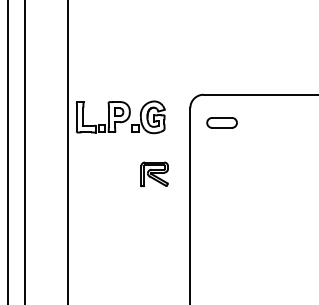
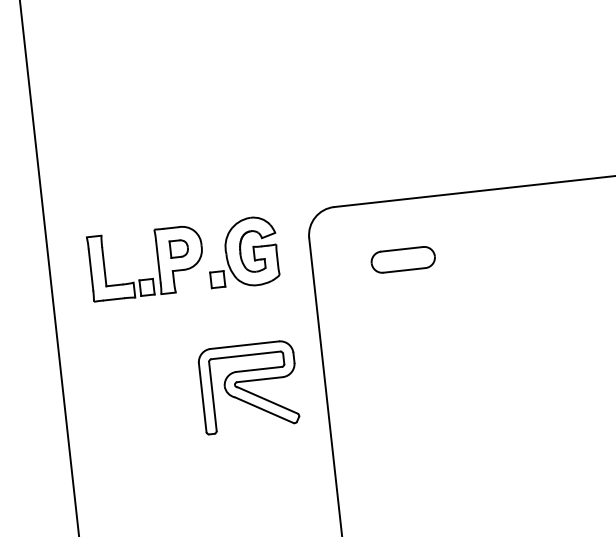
part: (120, 117) -> (183, 259), moved
part: (221, 122) -> (401, 259), moved
part: (154, 174) -> (248, 387), size x1.67

